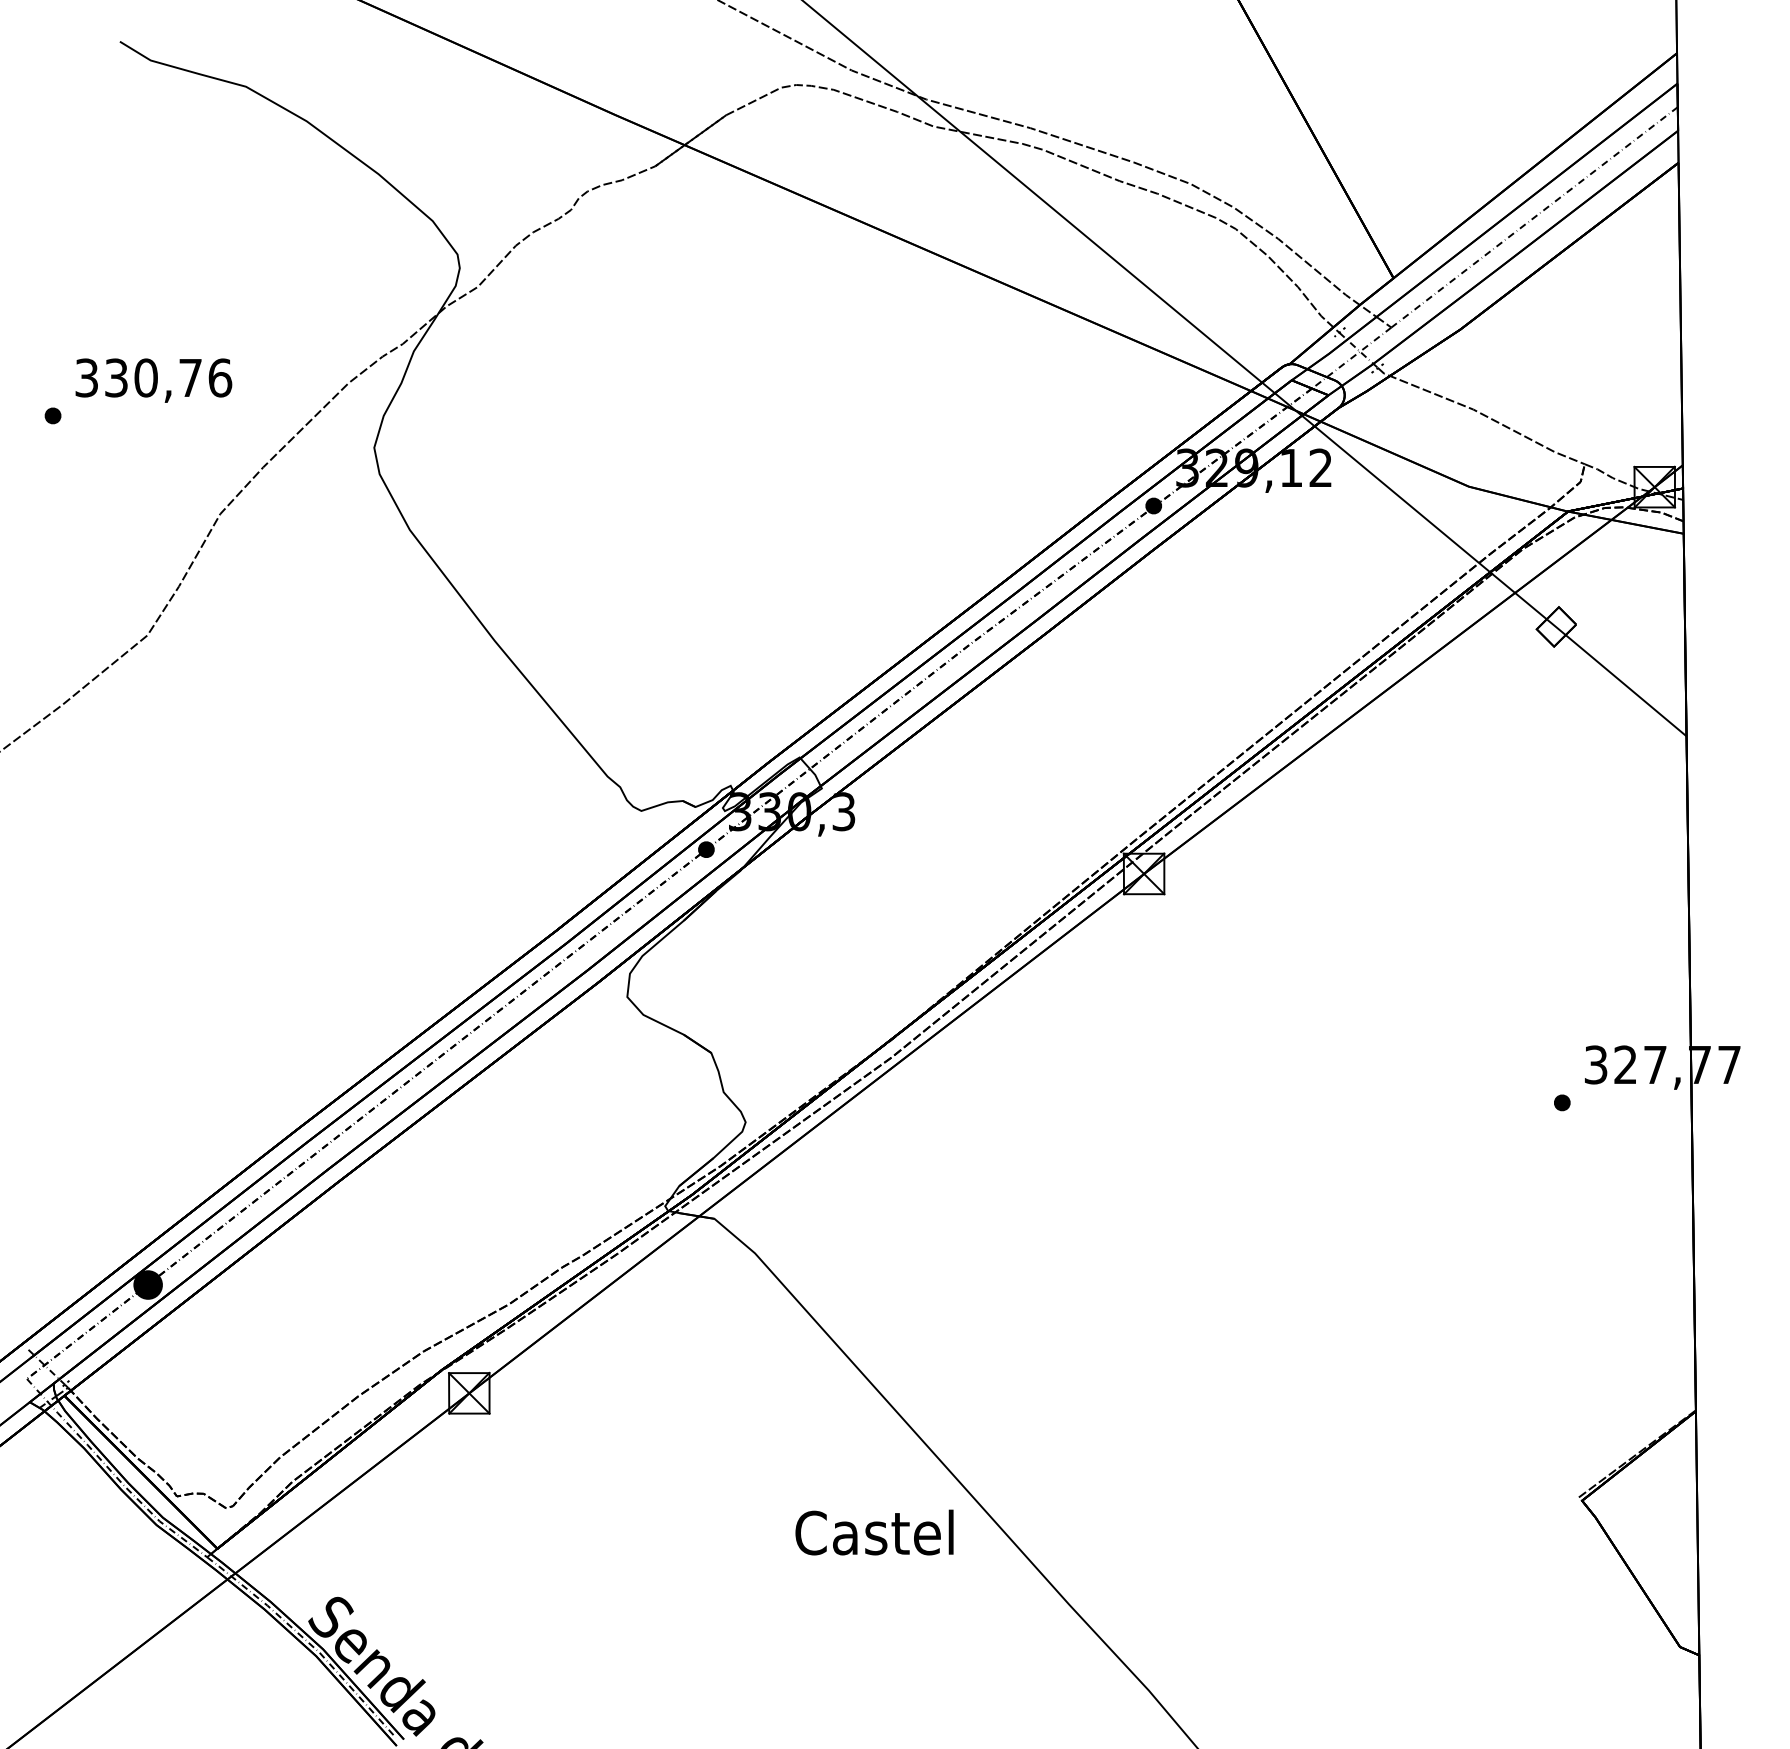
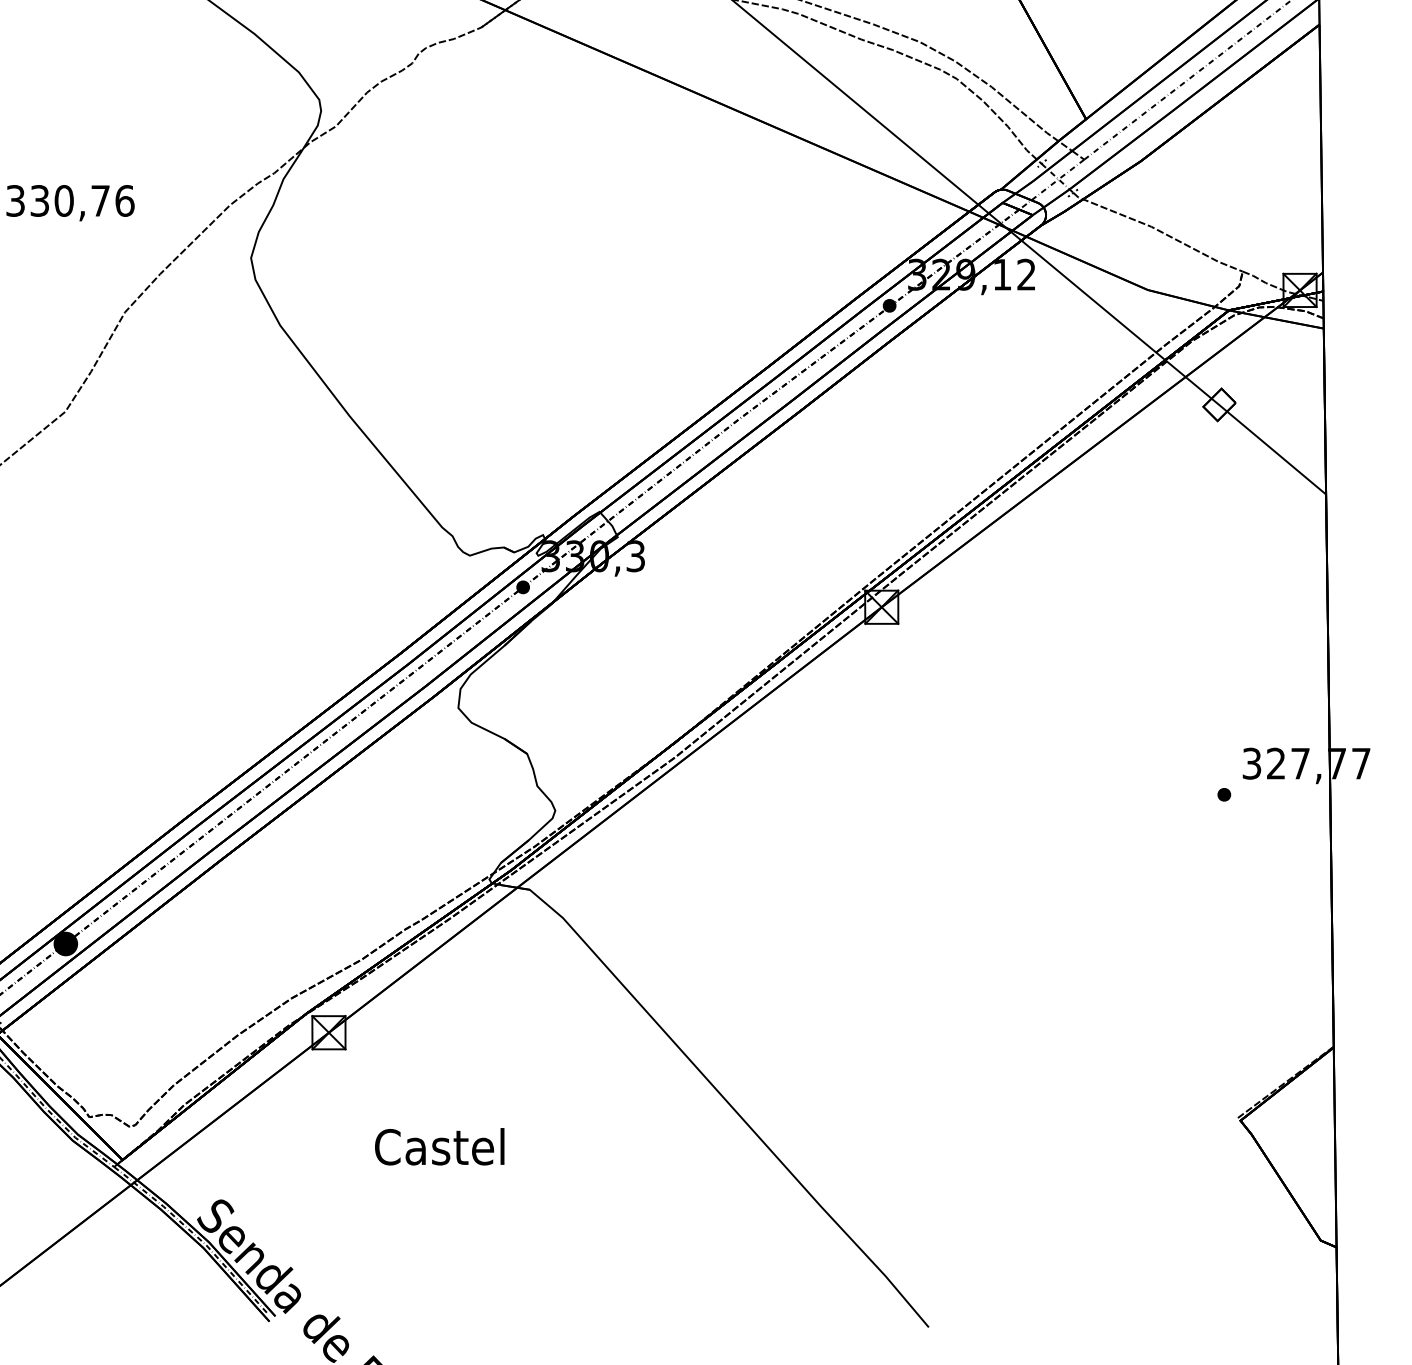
text: (874, 1532) -> (439, 1146), moved

